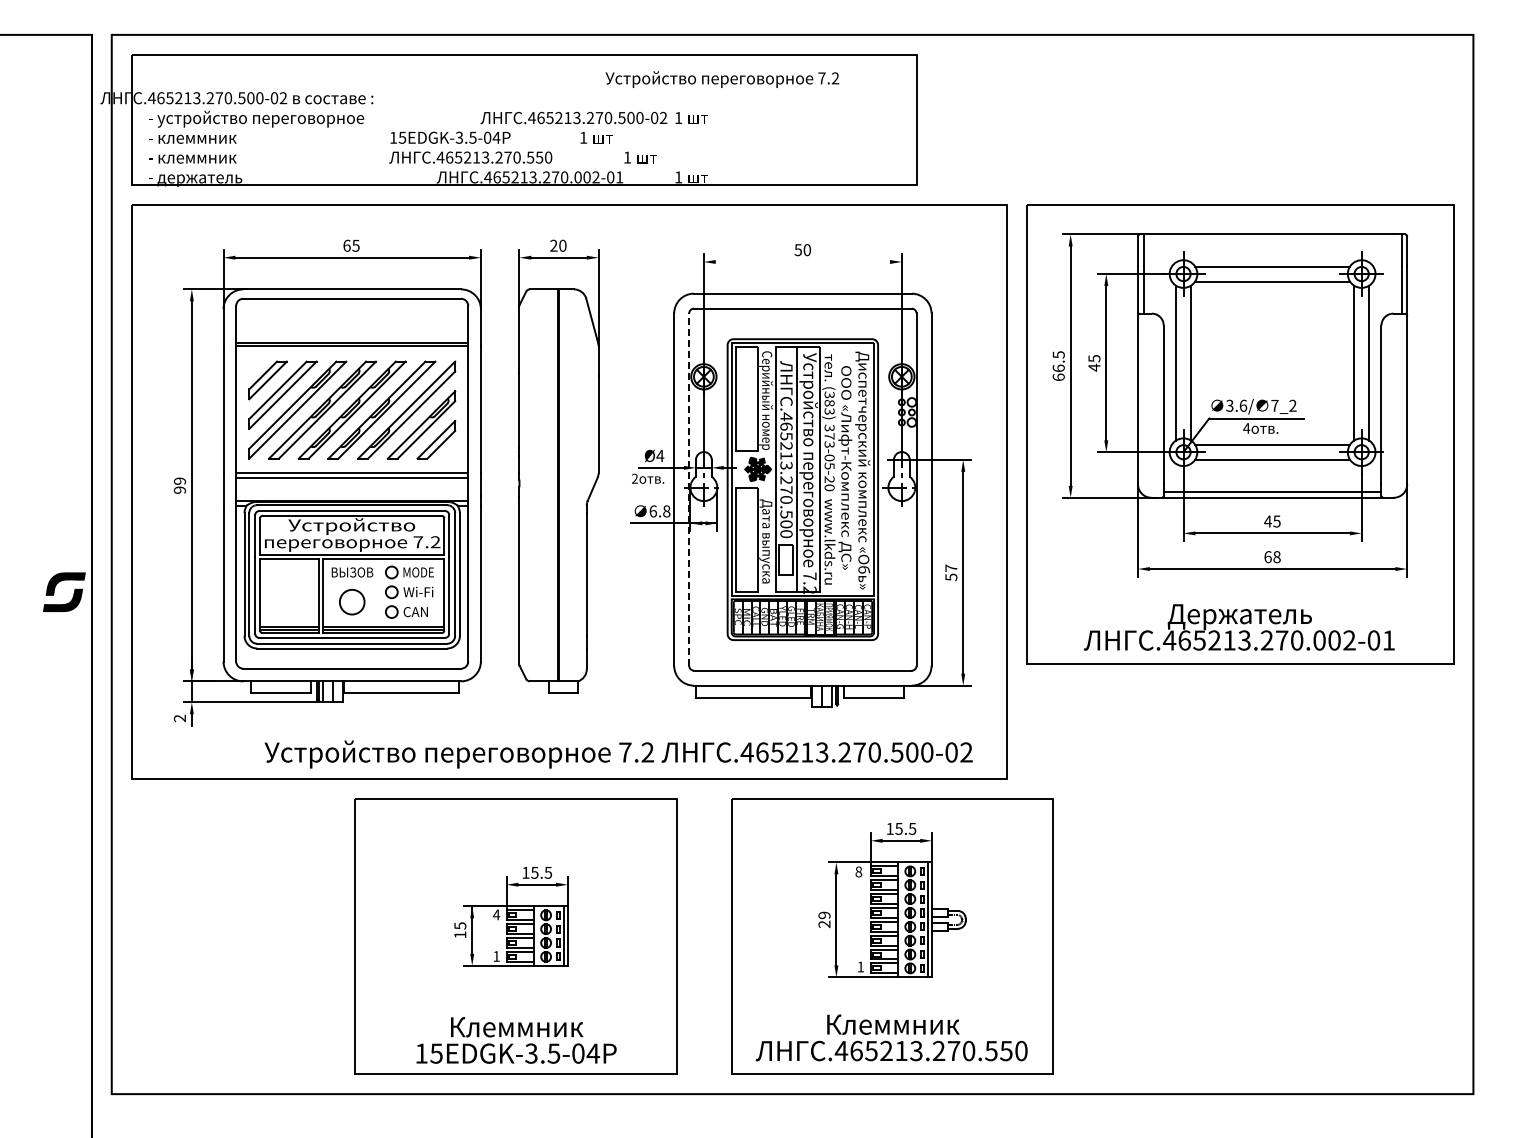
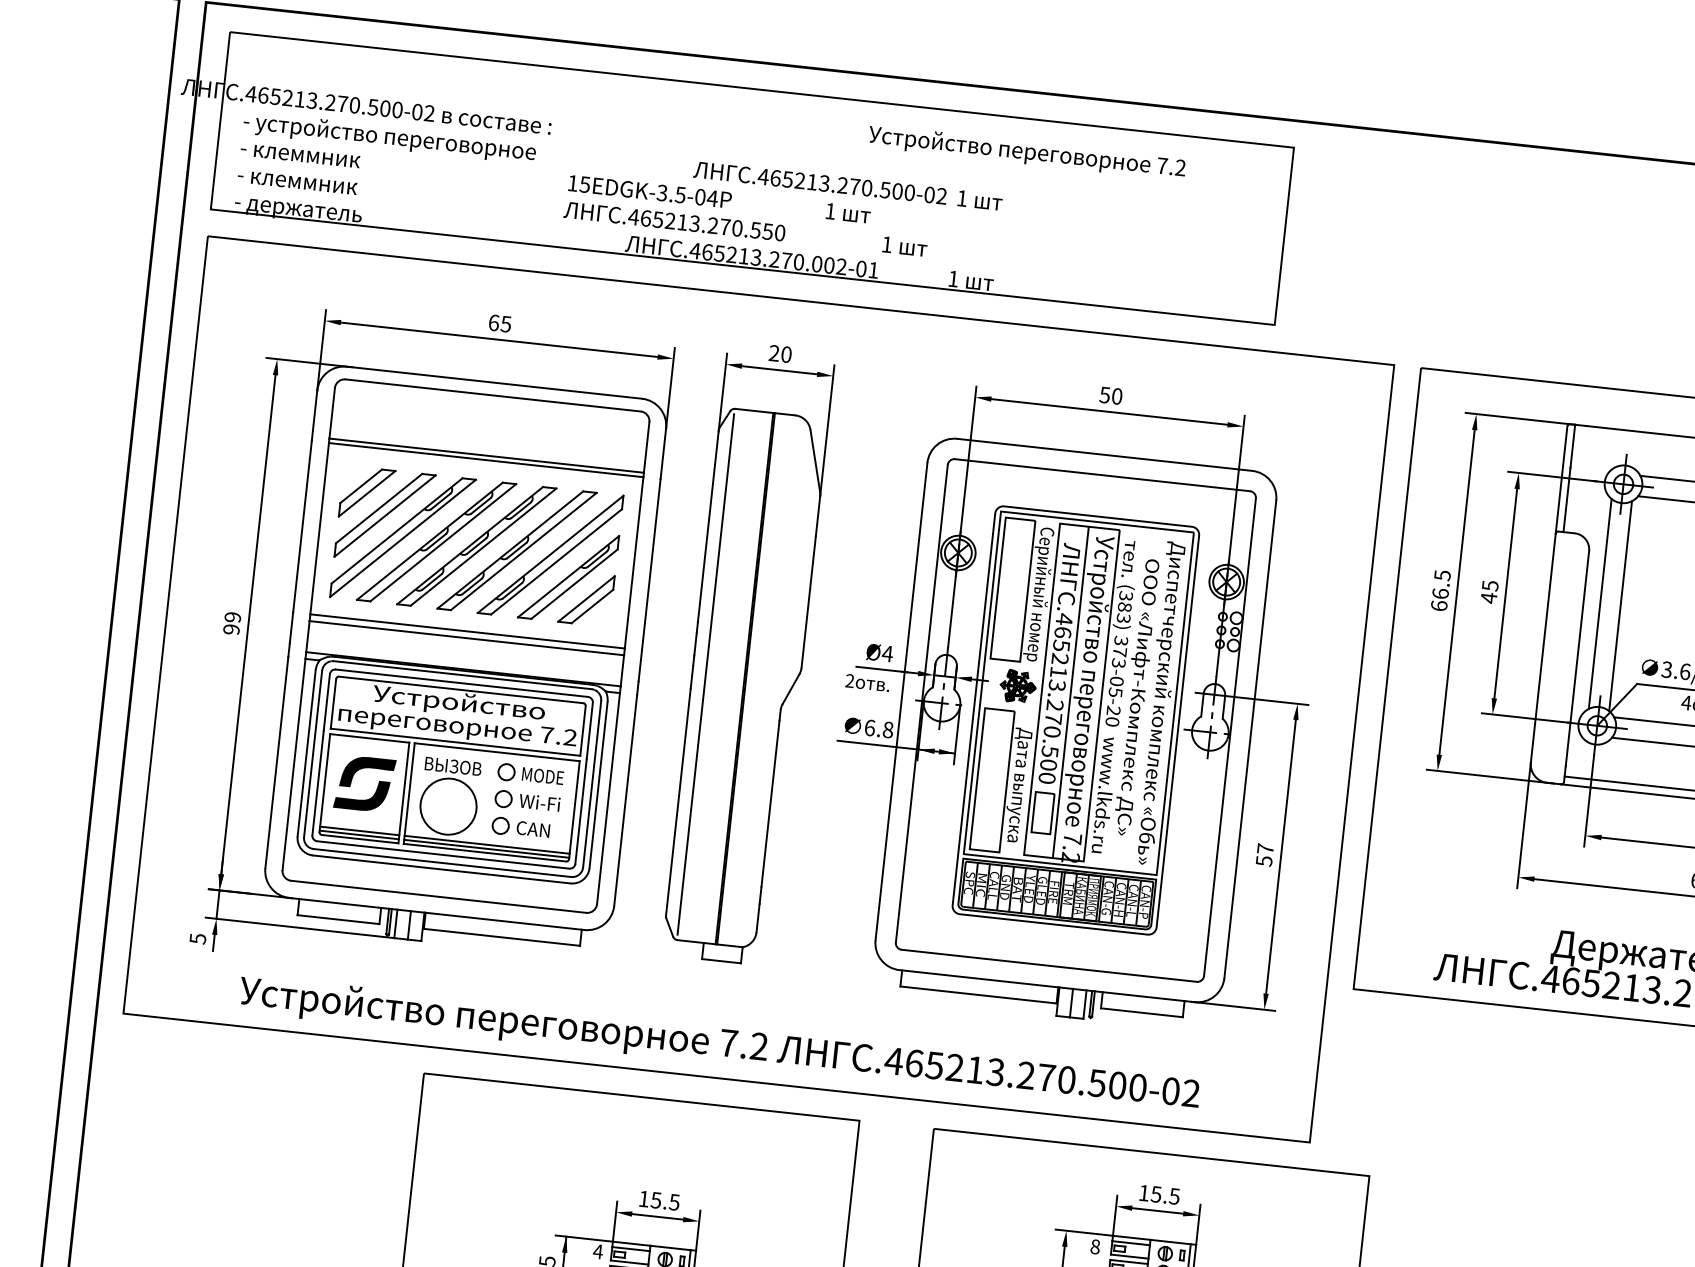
line: (802, 261) -> (1108, 411), added
line: (529, 485) -> (705, 674), added
line: (689, 489) -> (922, 703), dashed -> solid
part: (73, 593) -> (377, 786), moved
circle: (351, 601) -> (447, 805), size x1.67
text: (179, 718) -> (197, 938), 2 -> 5
text: (618, 754) -> (719, 1044), moved

